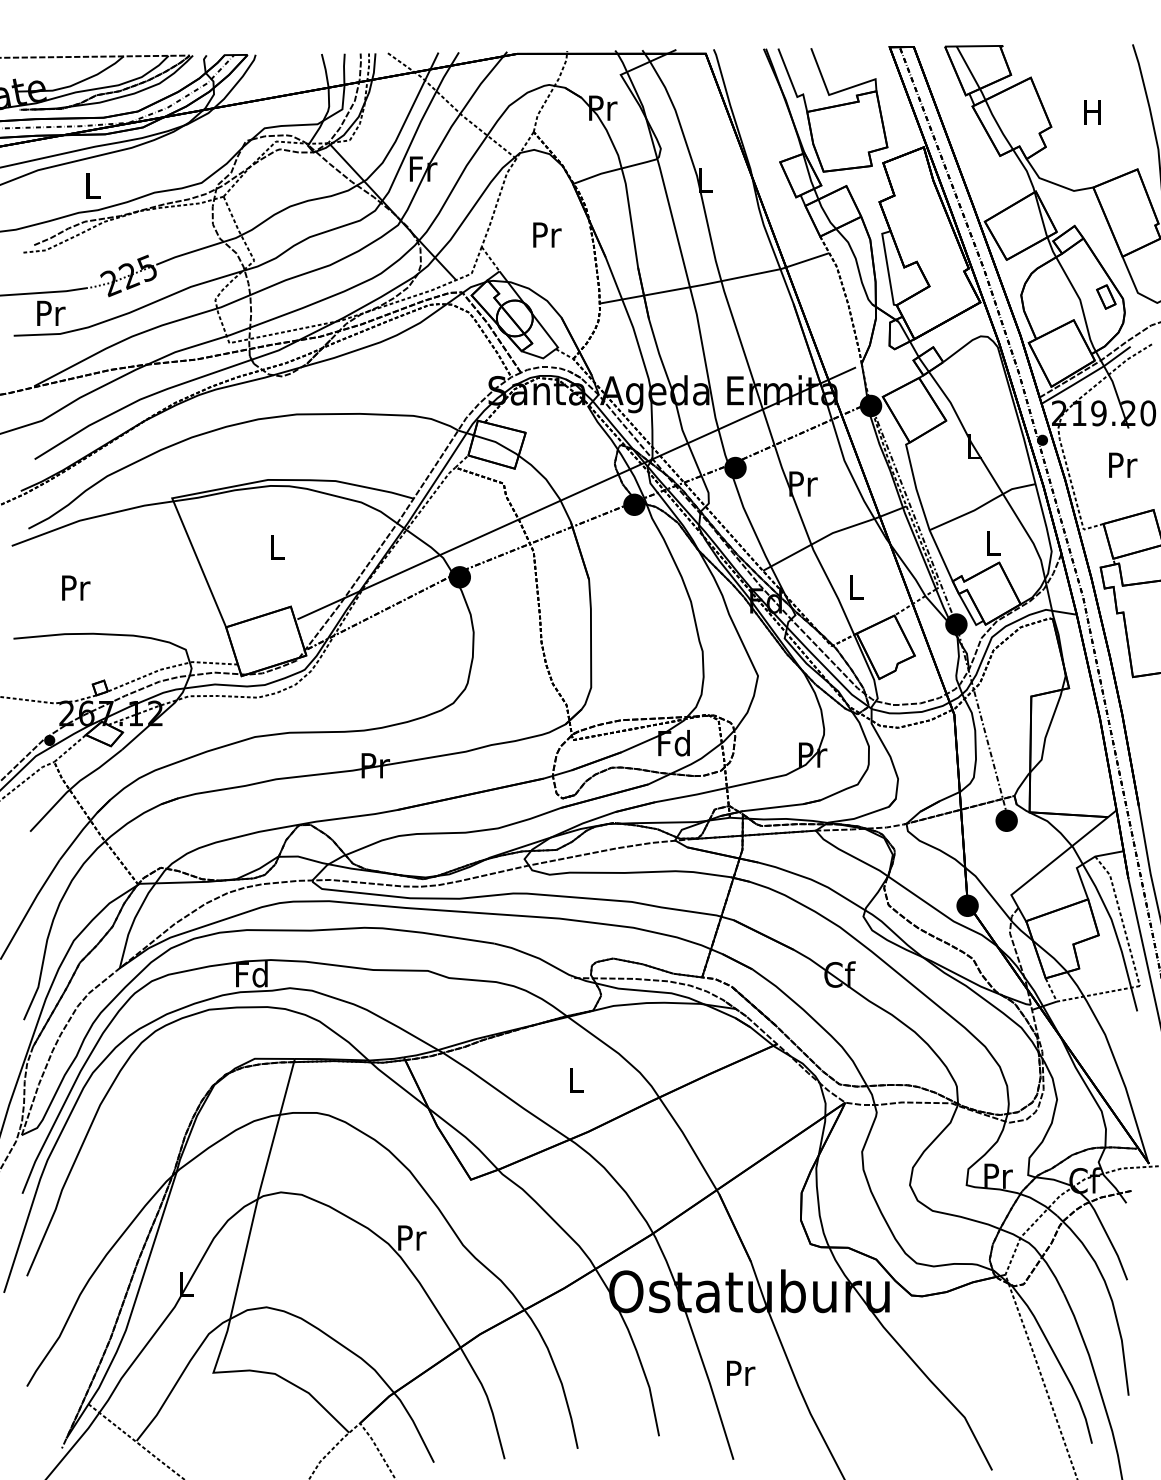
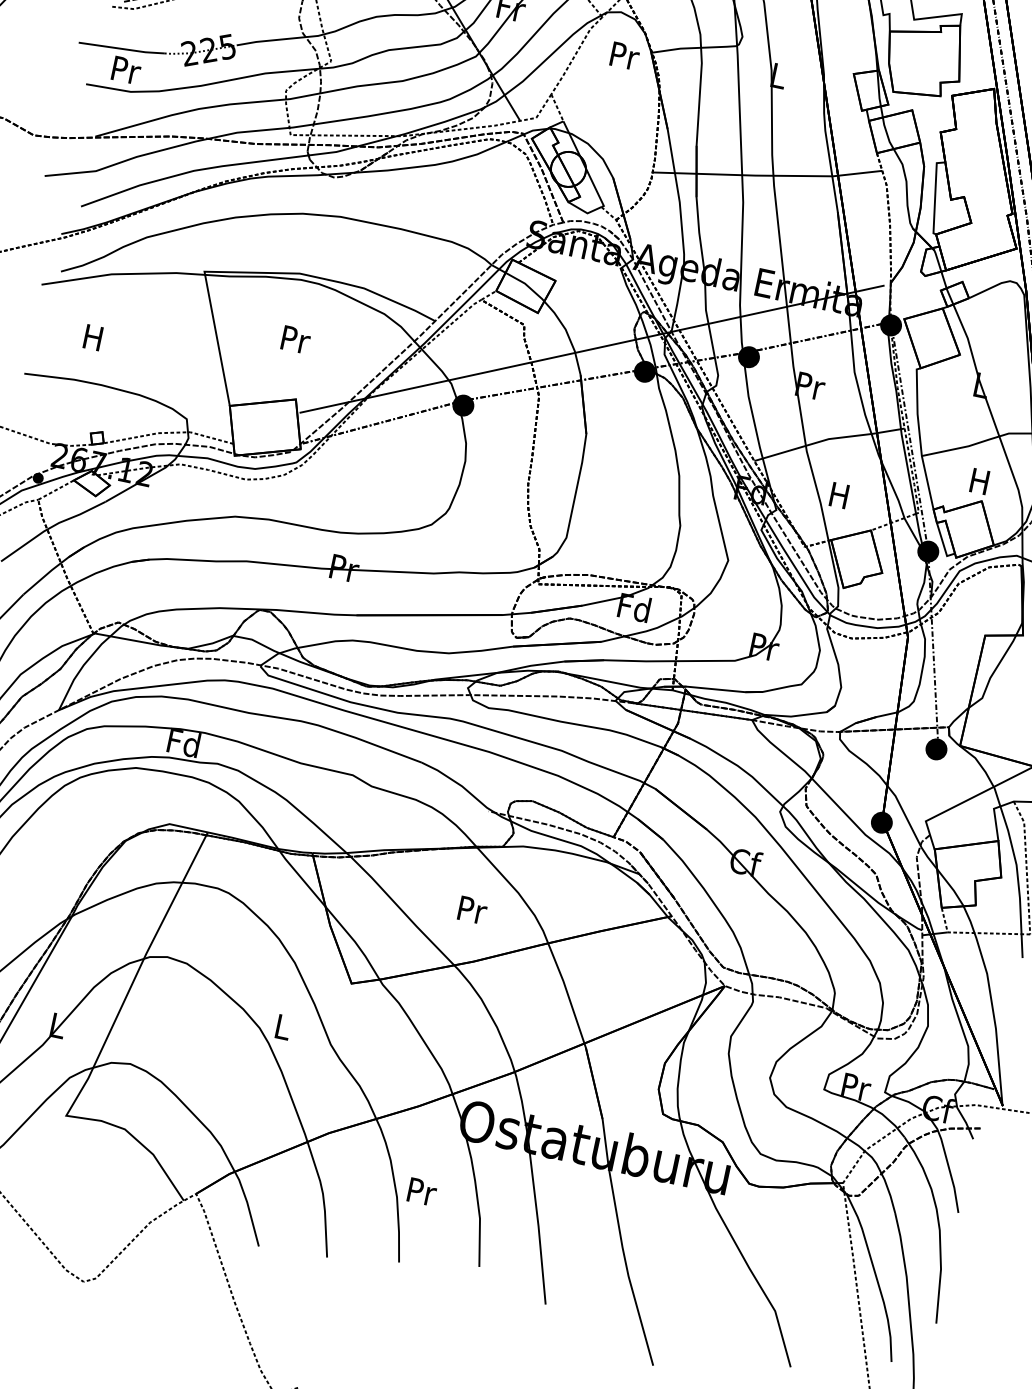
text: (547, 234) -> (625, 55), moved
text: (992, 543) -> (979, 481), L -> H
text: (278, 546) -> (296, 339), L -> Pr
text: (76, 587) -> (94, 337), Pr -> H
text: (855, 587) -> (839, 495), L -> H
text: (576, 1080) -> (472, 910), L -> Pr
text: (412, 1237) -> (283, 1026), Pr -> L
text: (741, 1372) -> (422, 1191), moved

